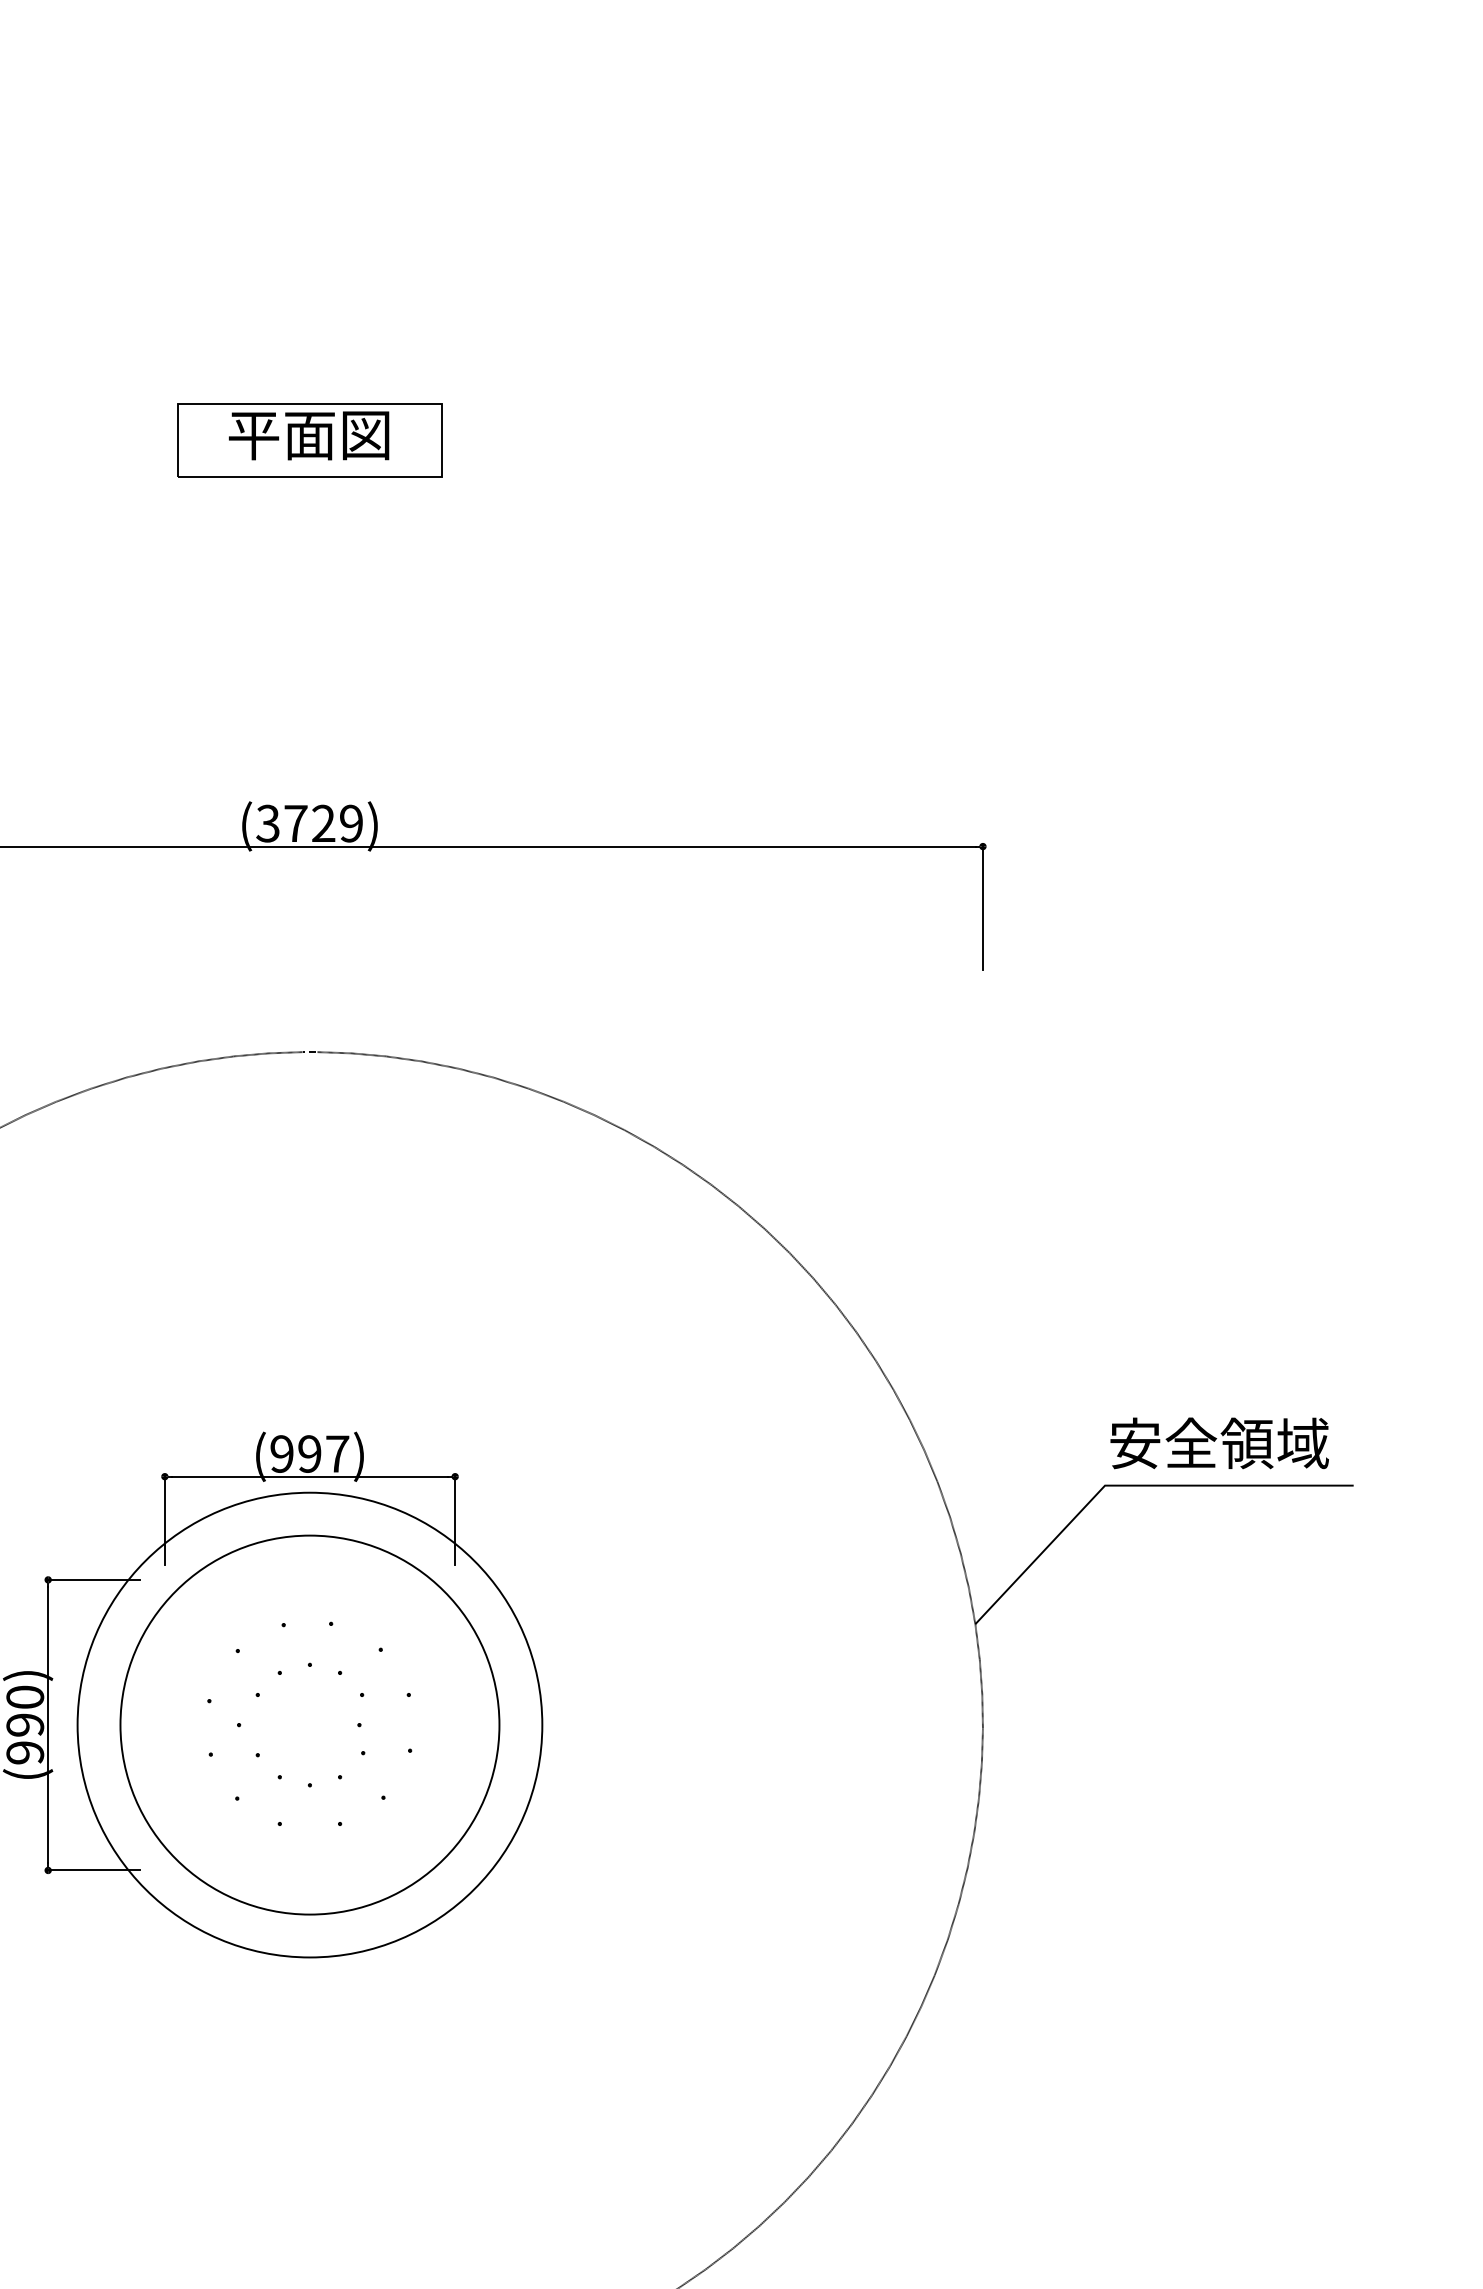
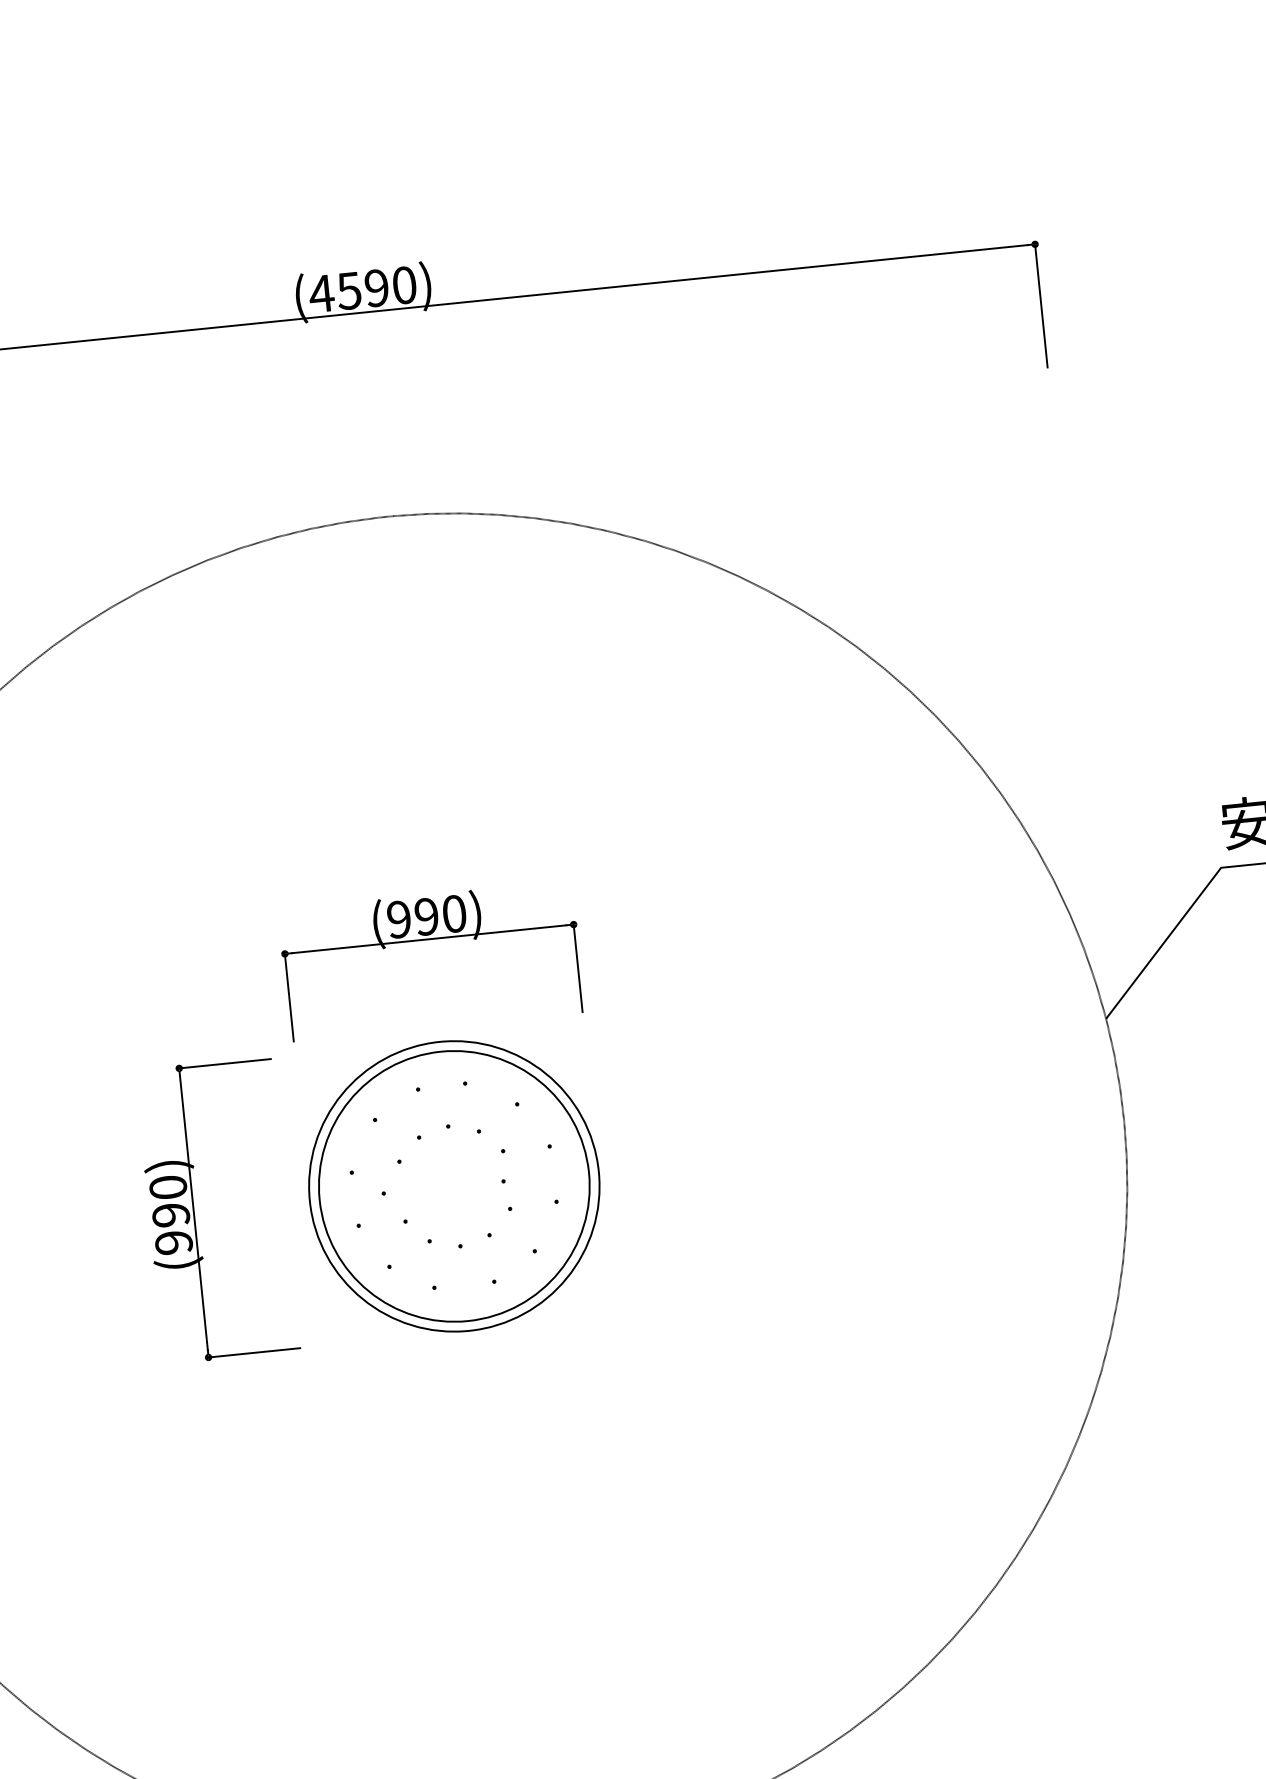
text: (308, 823) -> (361, 289), (3729) -> (4590)
text: (337, 1453) -> (454, 913), (997) -> (990)
circle: (309, 1724) -> (453, 1185), size x0.62
circle: (309, 1724) -> (453, 1185), size x0.71

